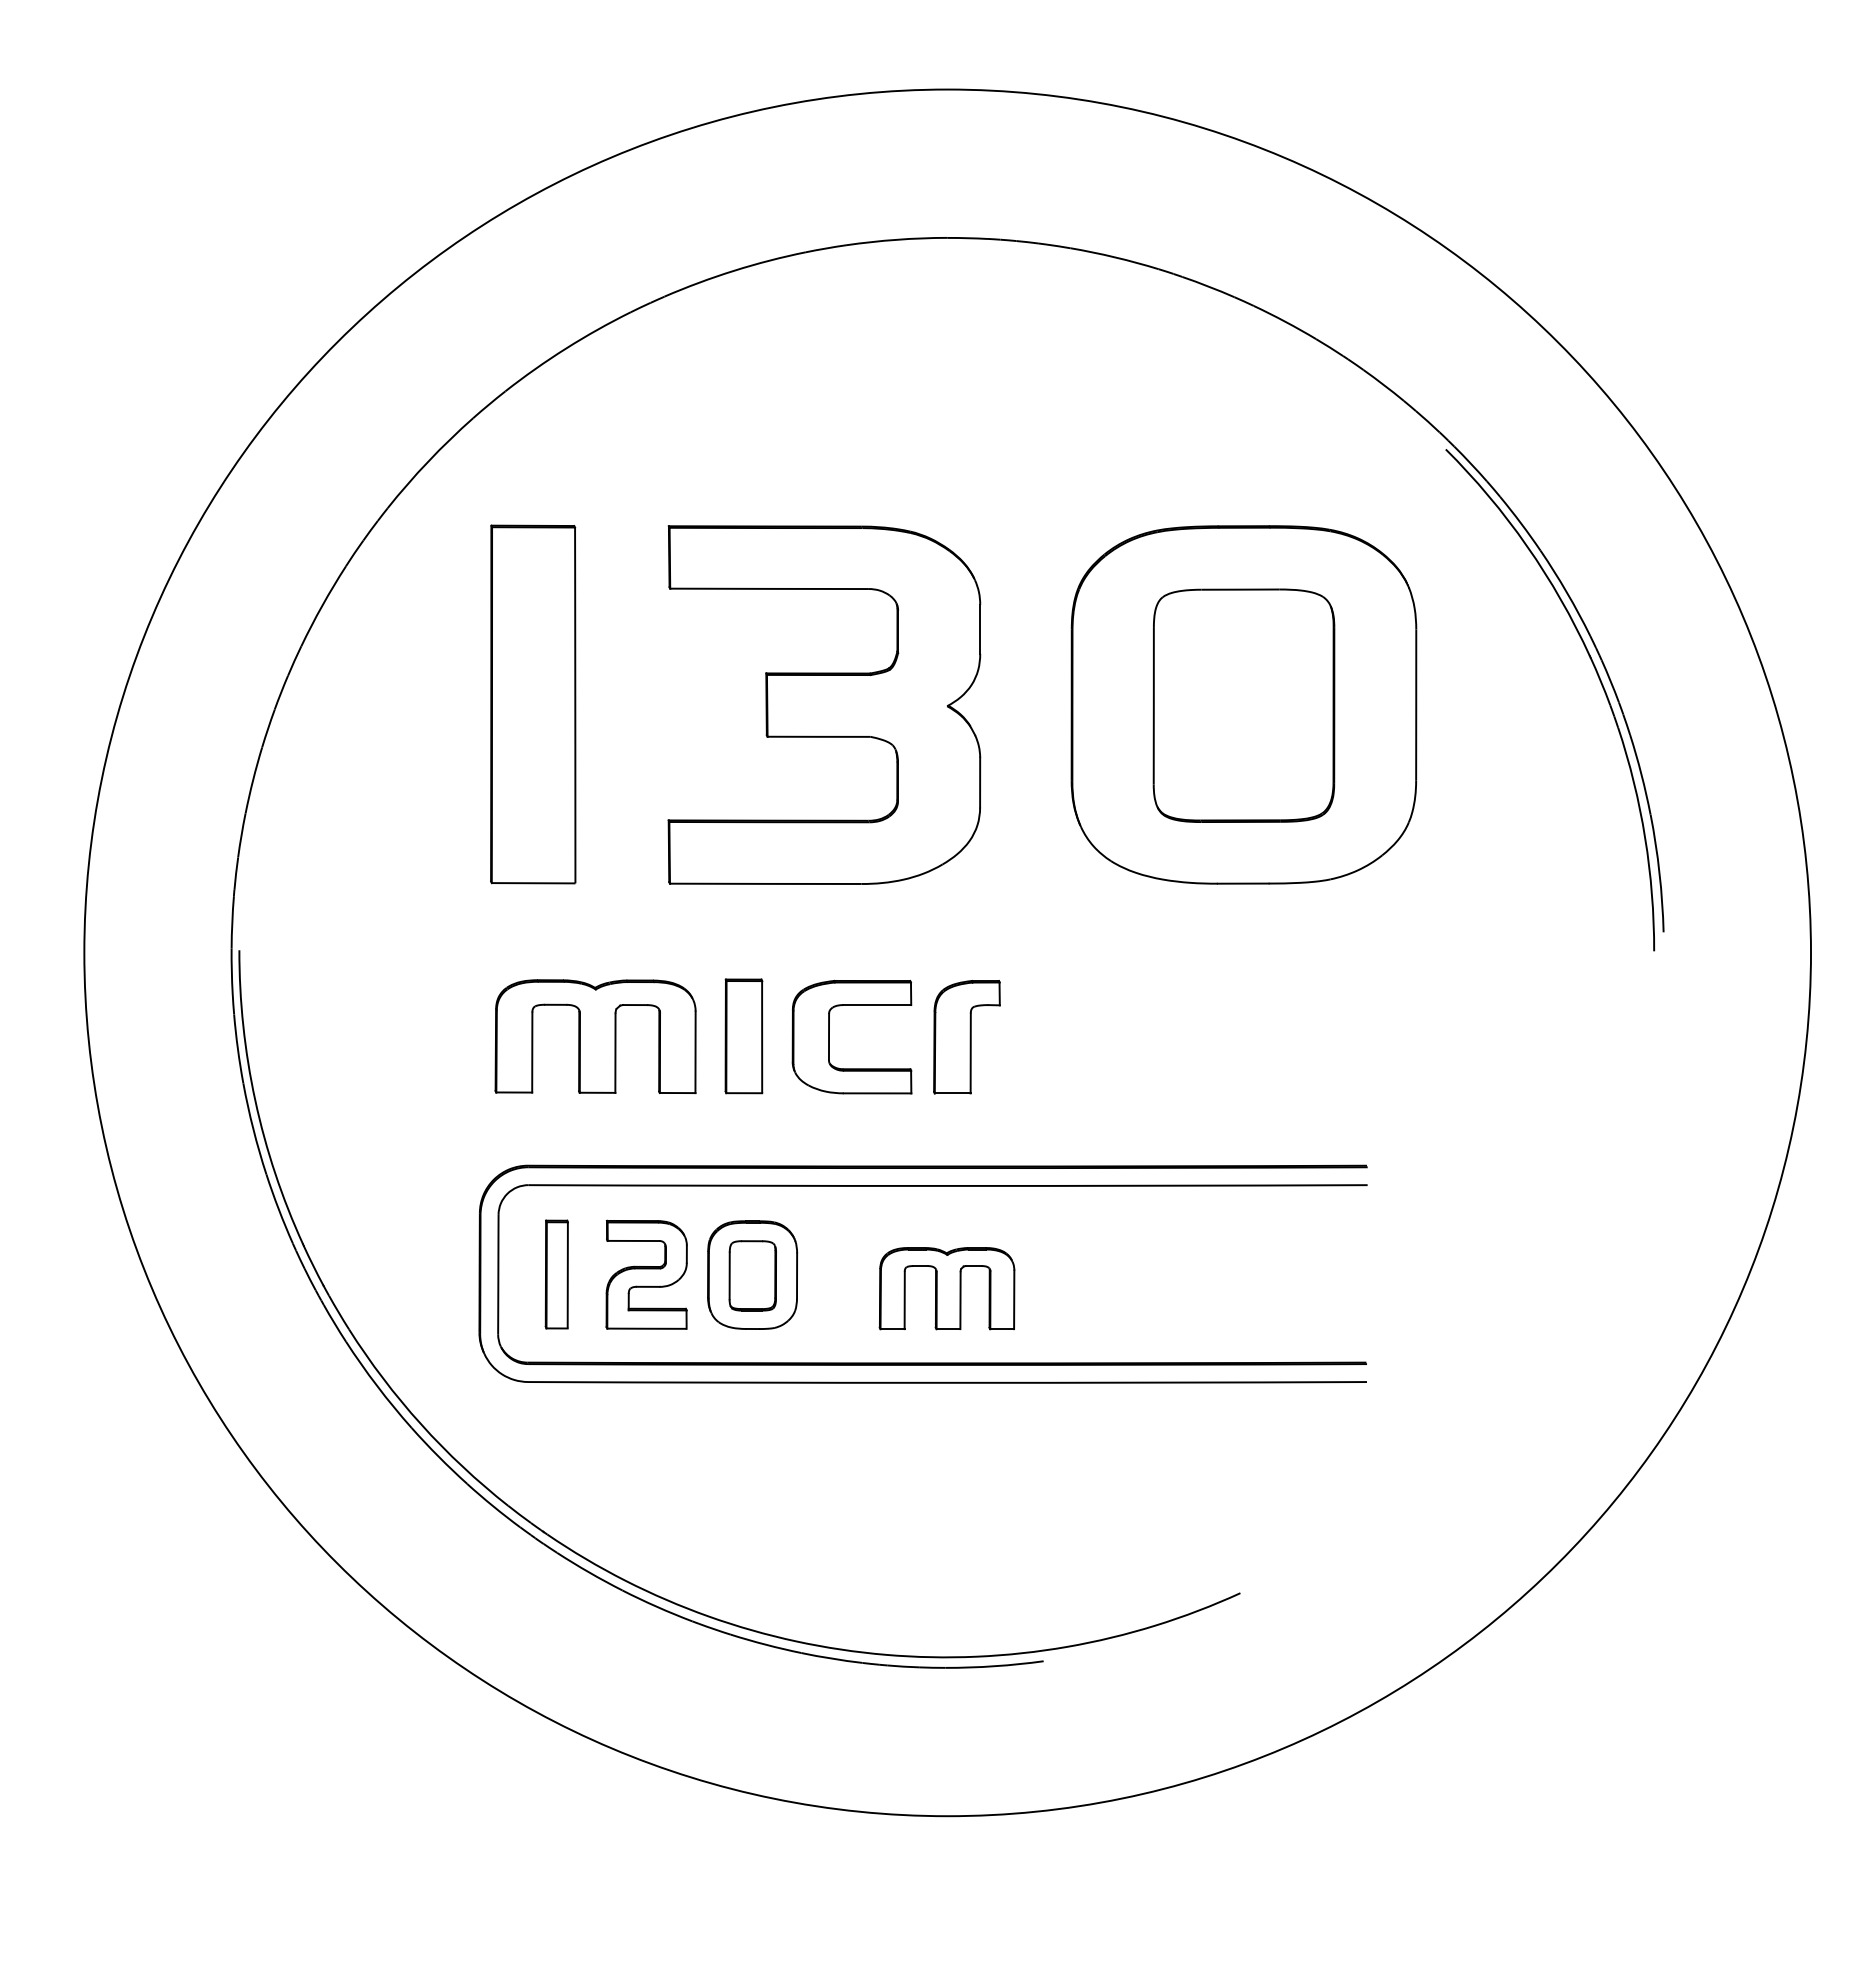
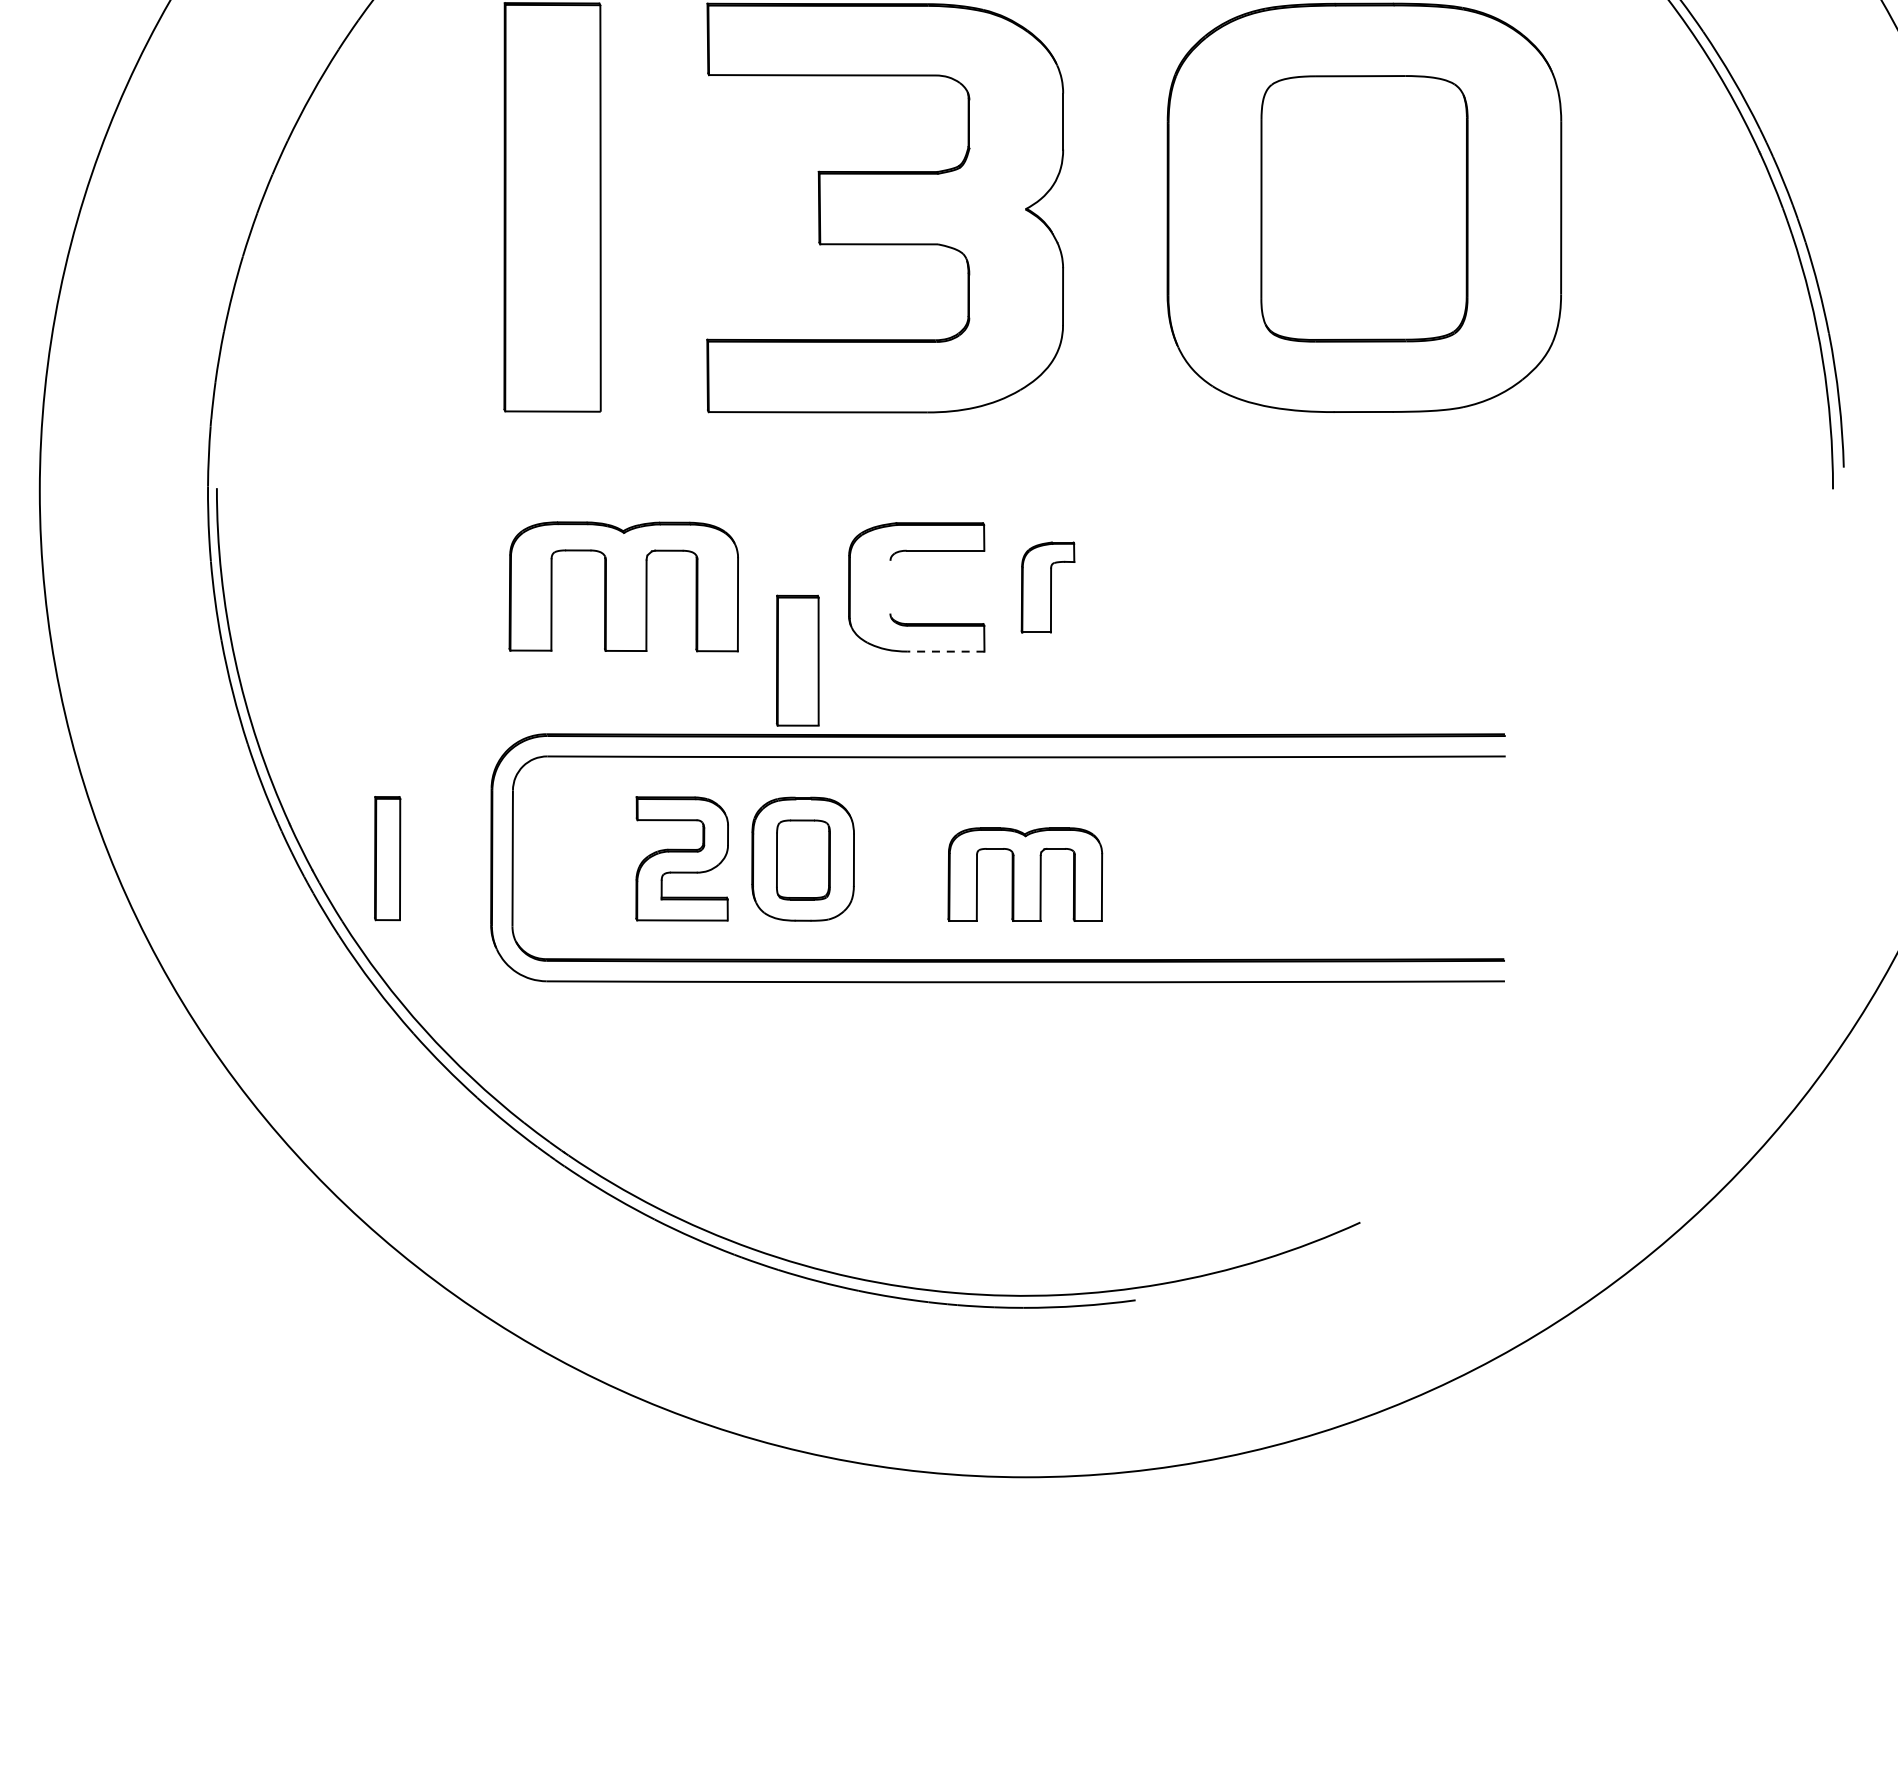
part: (743, 1036) -> (797, 660), moved
line: (828, 1036) -> (889, 586), removed
part: (966, 1037) -> (1047, 587), size x0.7
line: (877, 1093) -> (945, 651), solid -> dashed
part: (556, 1274) -> (387, 858), moved

